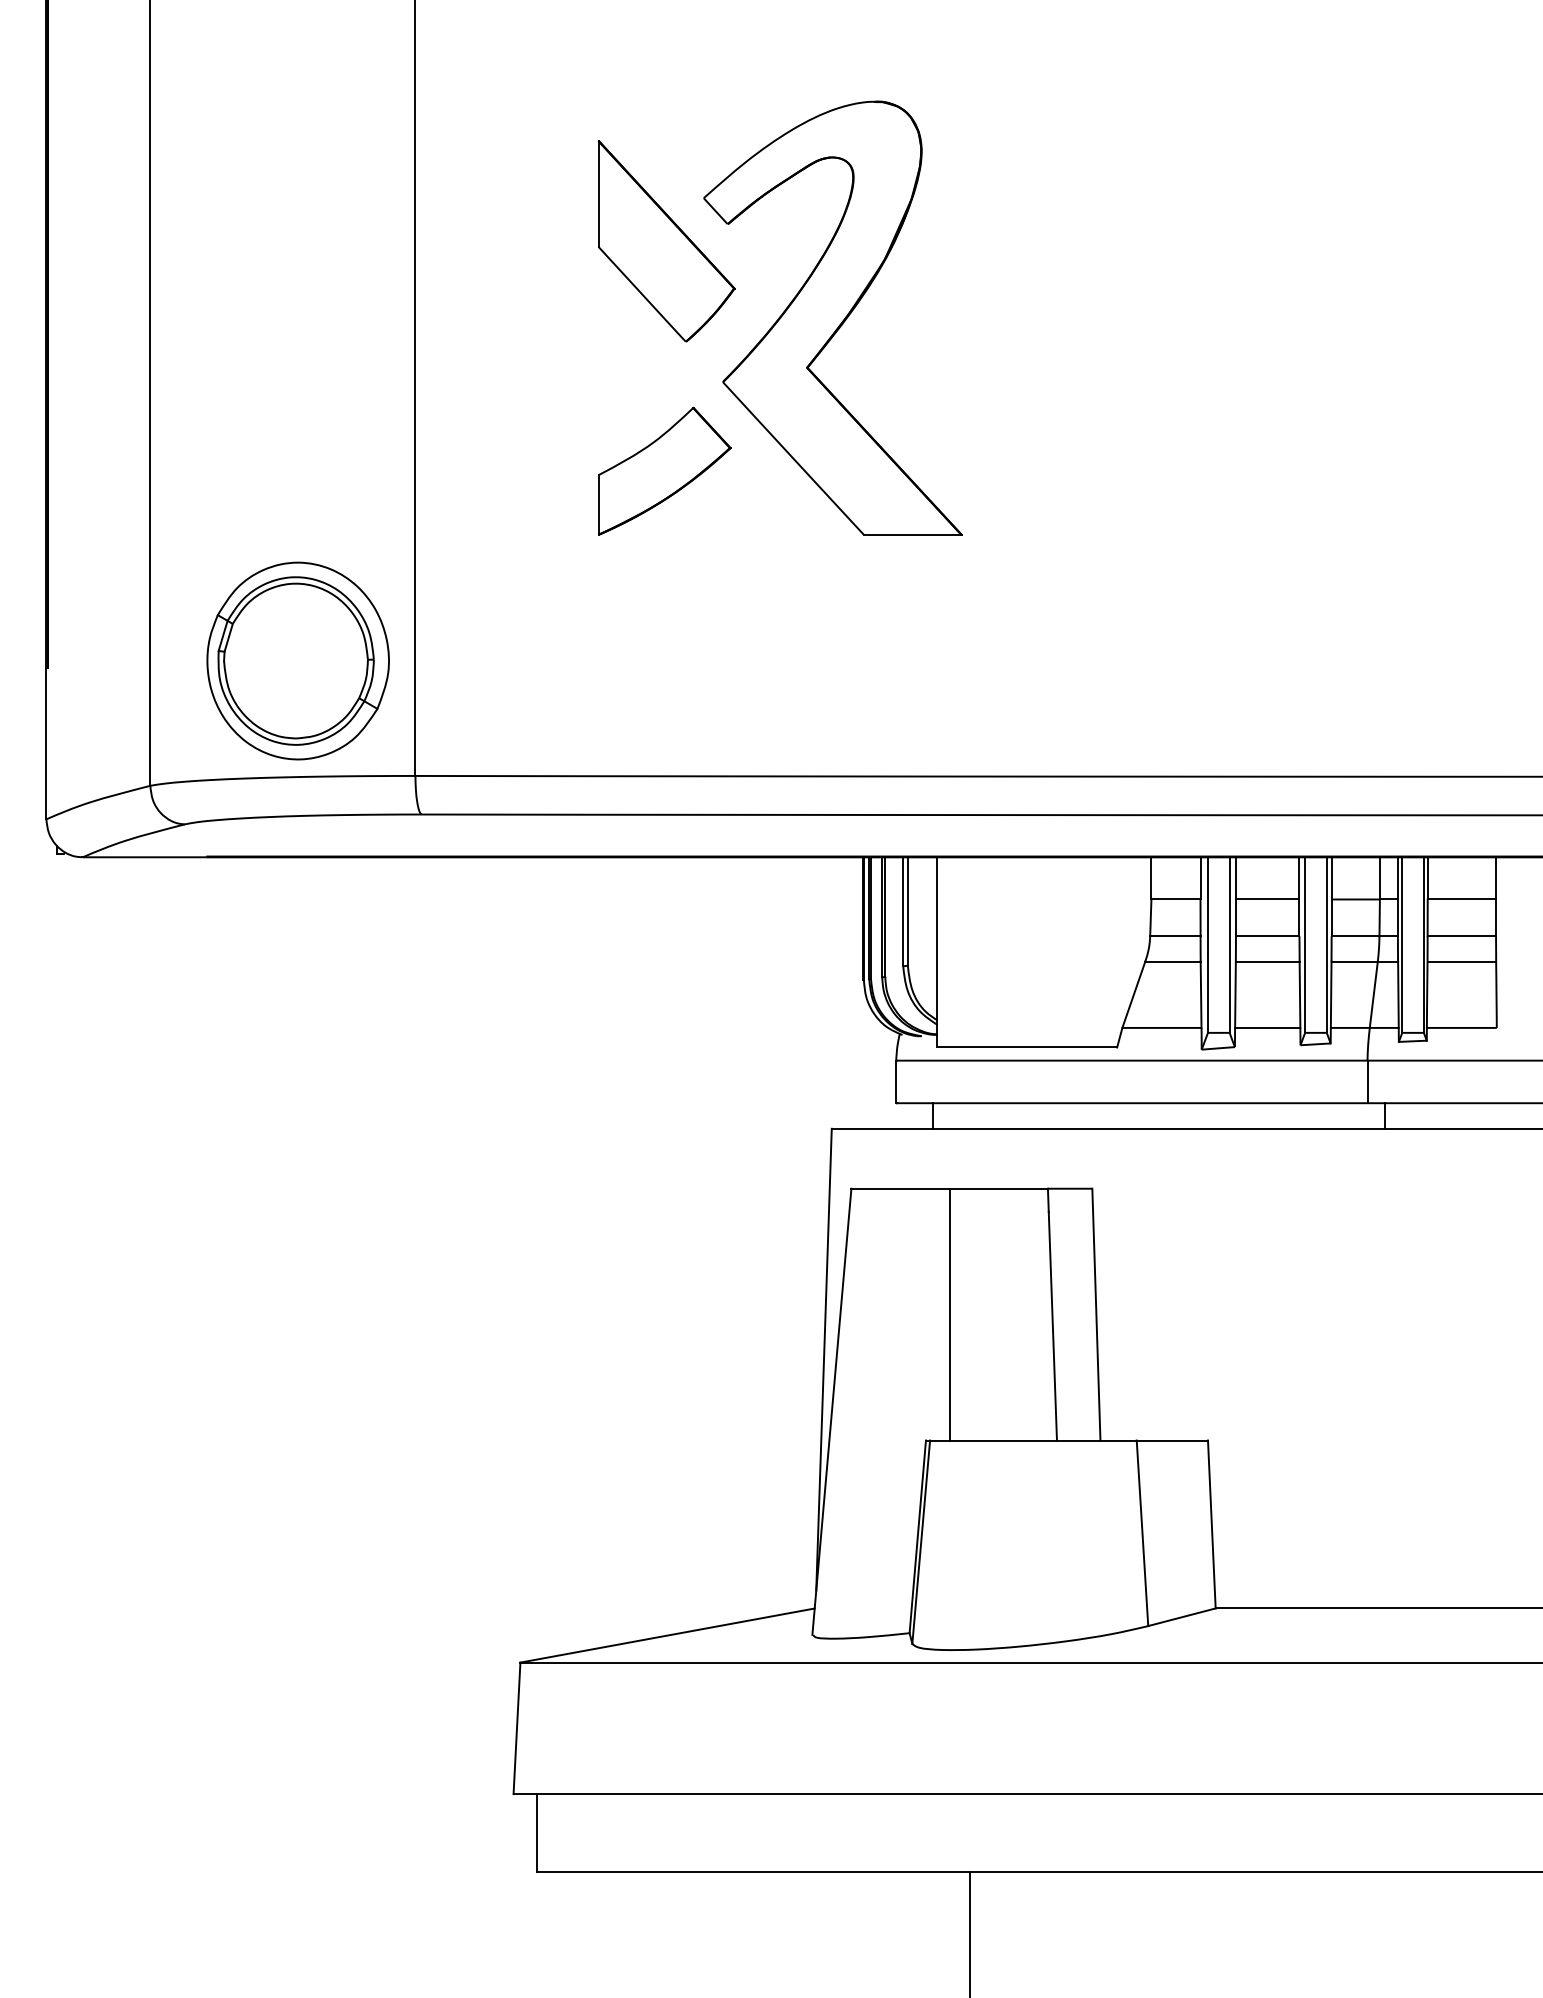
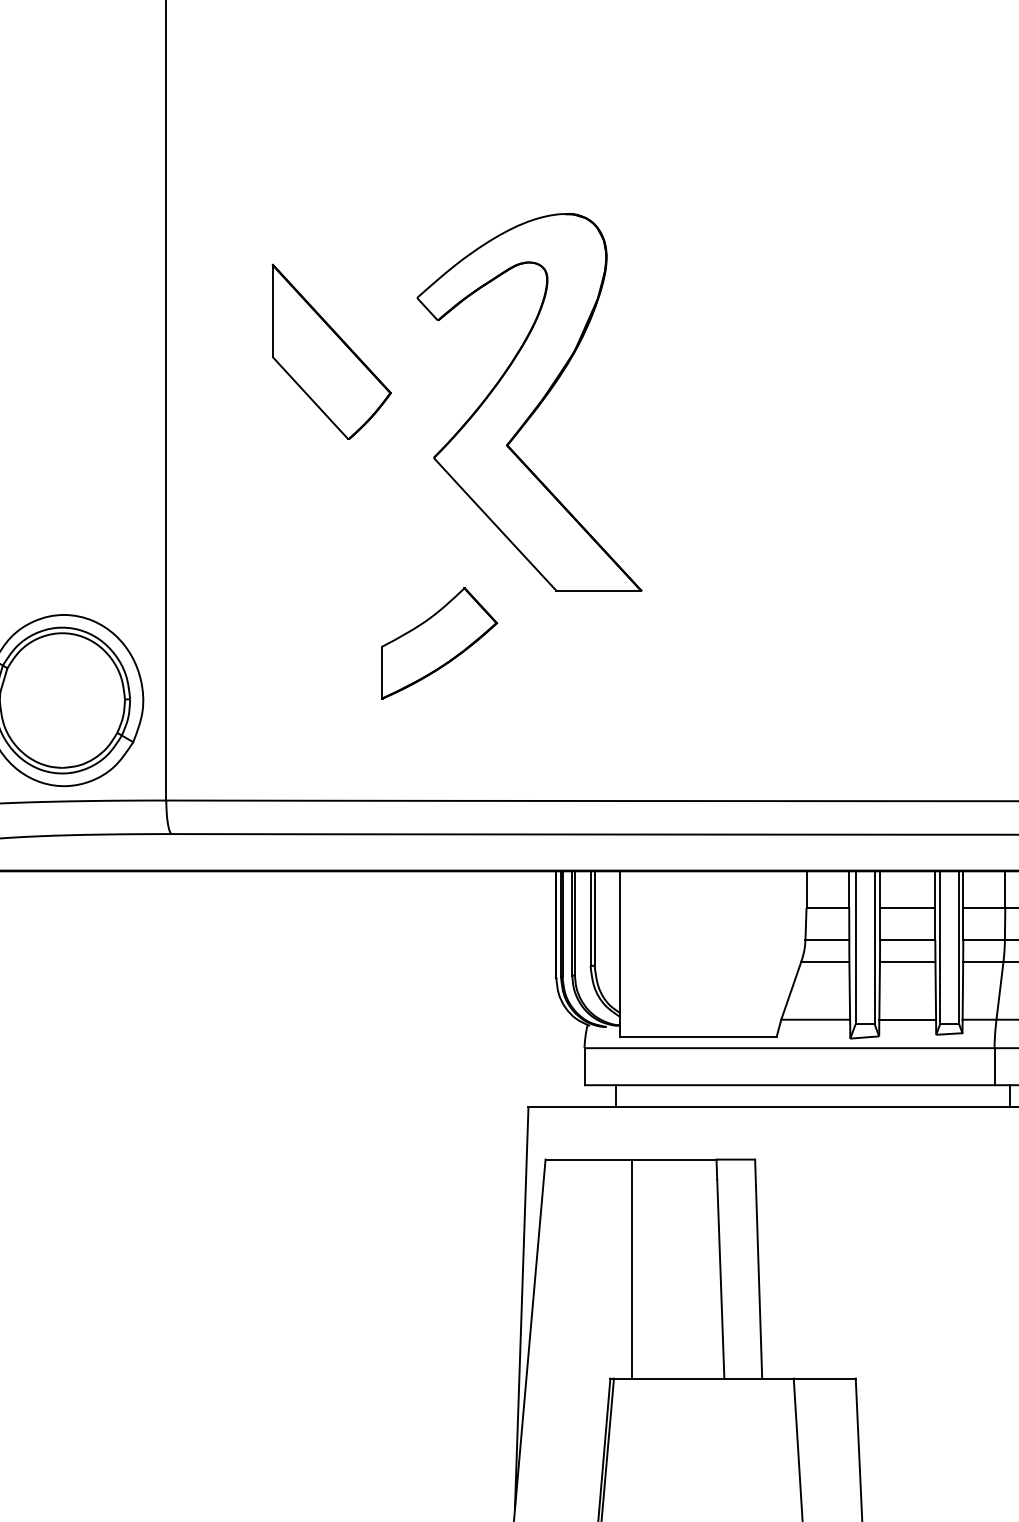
part: (666, 241) -> (331, 352), moved
part: (664, 470) -> (439, 642), moved

